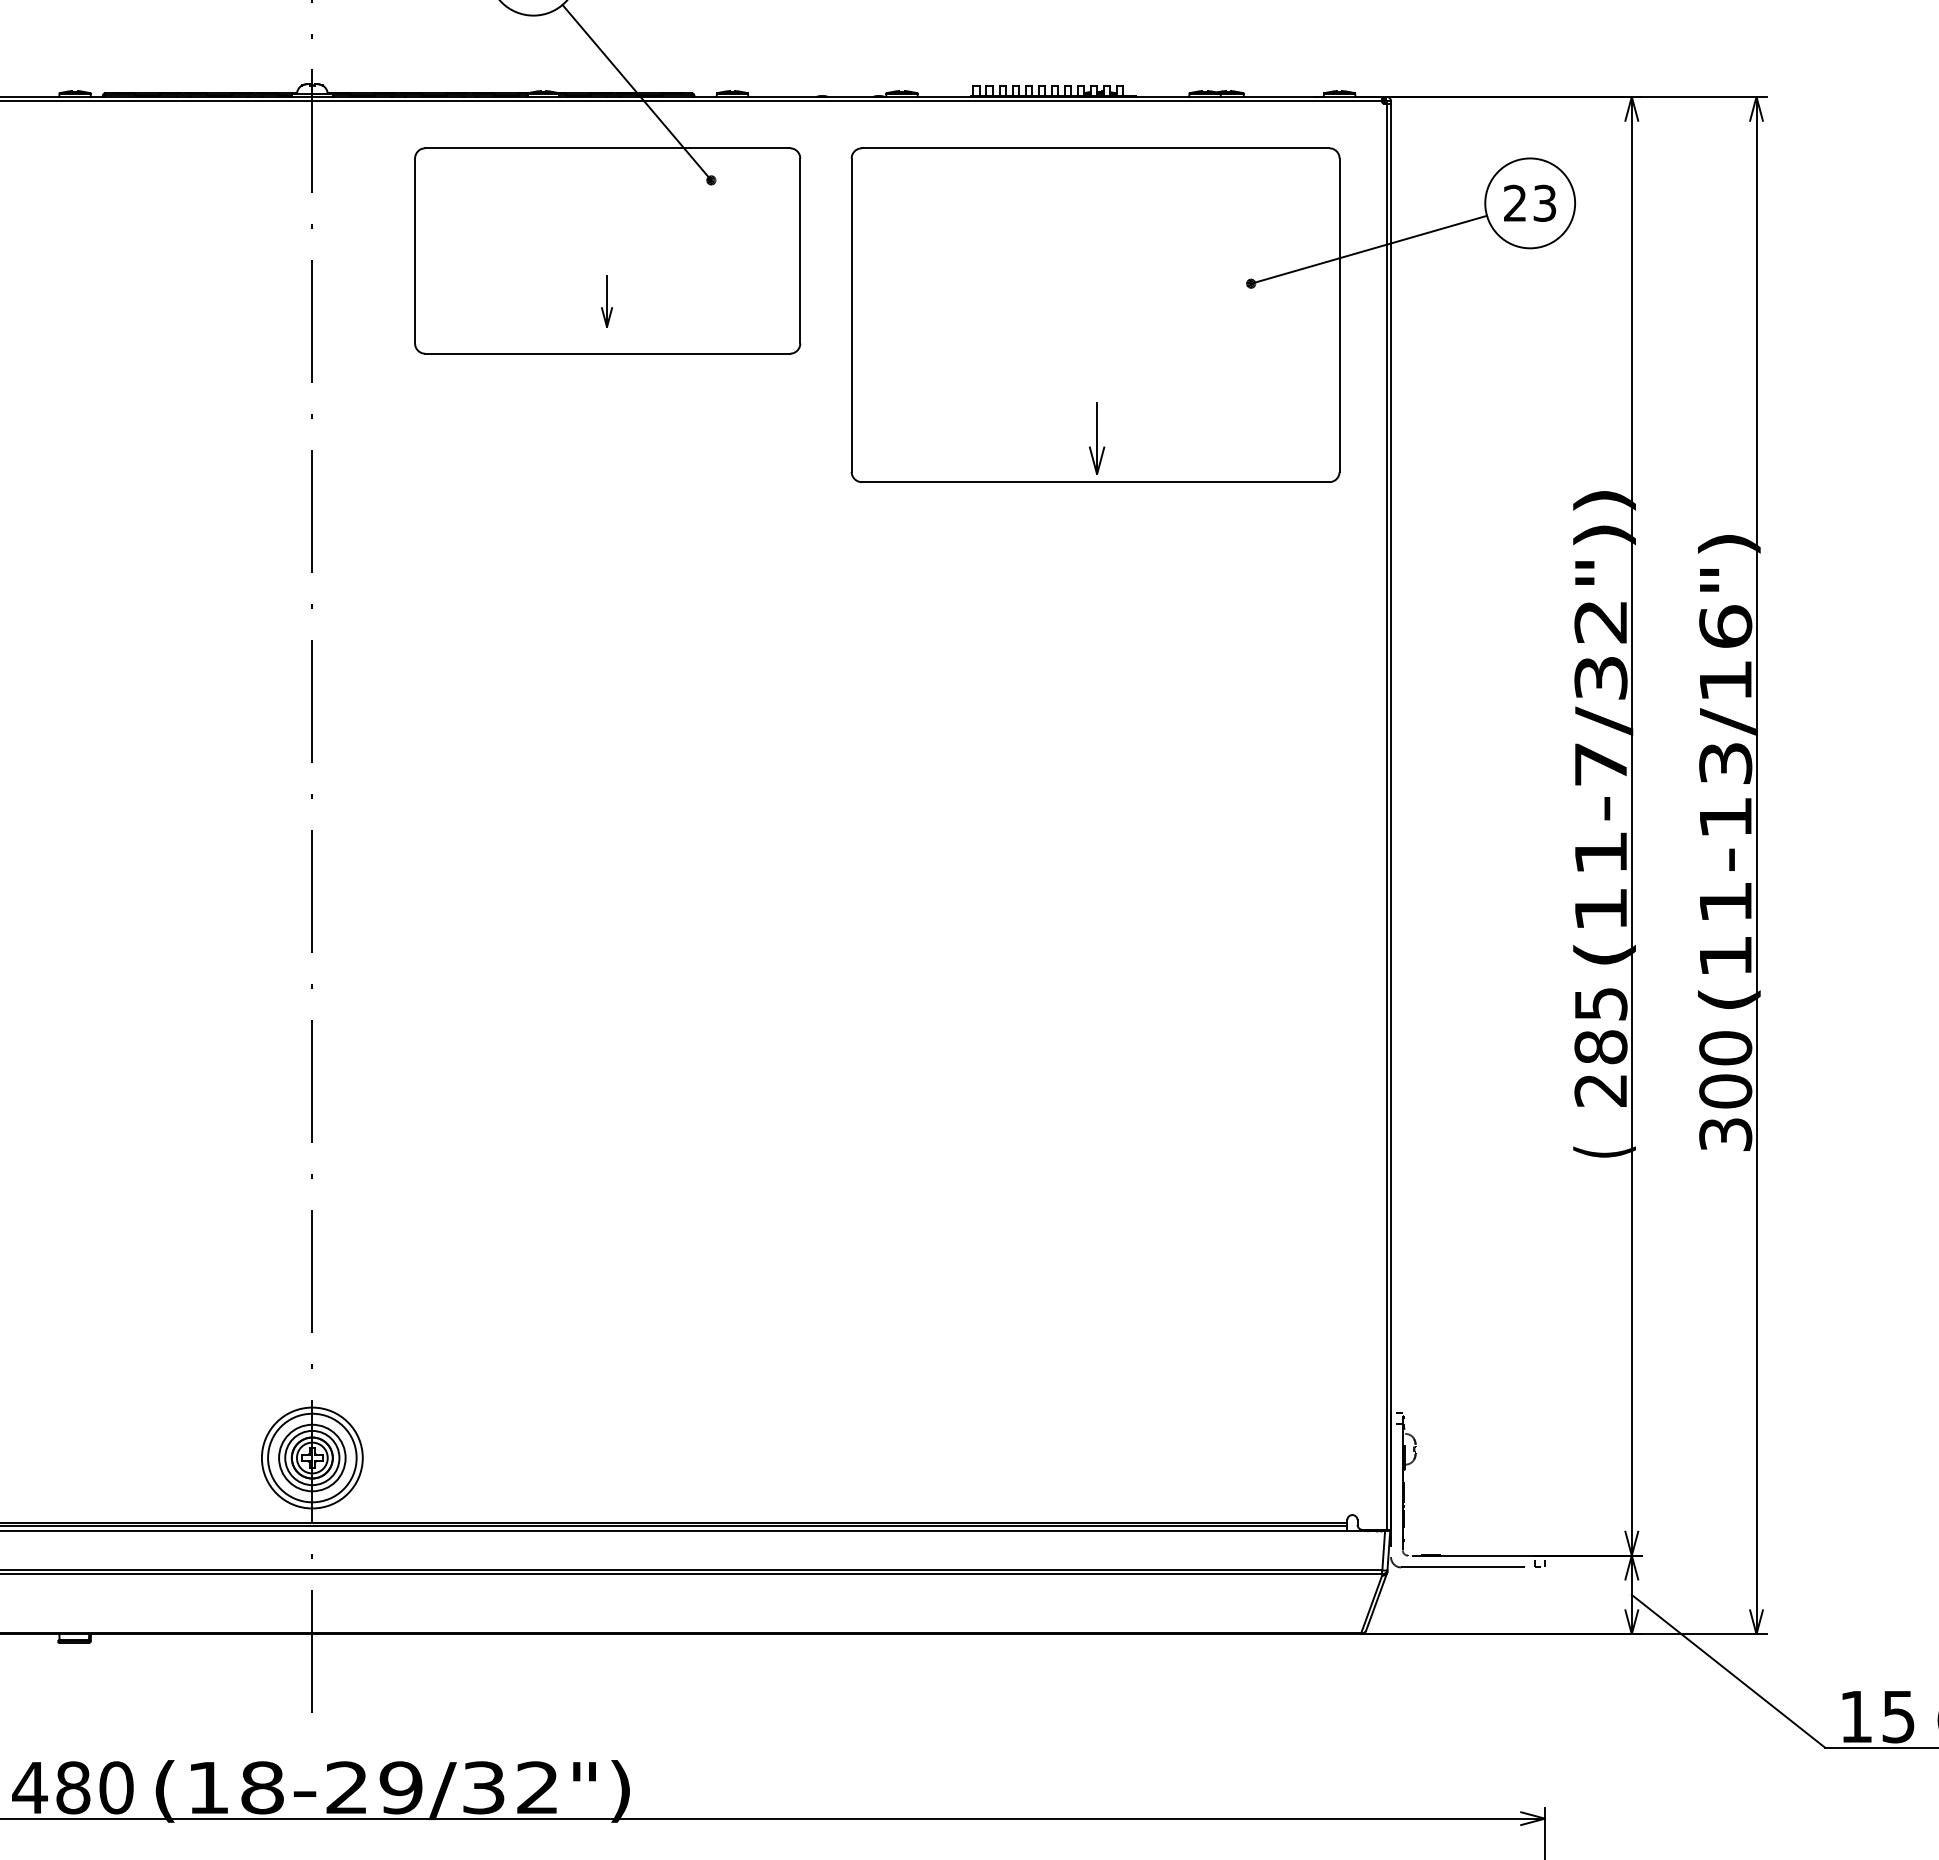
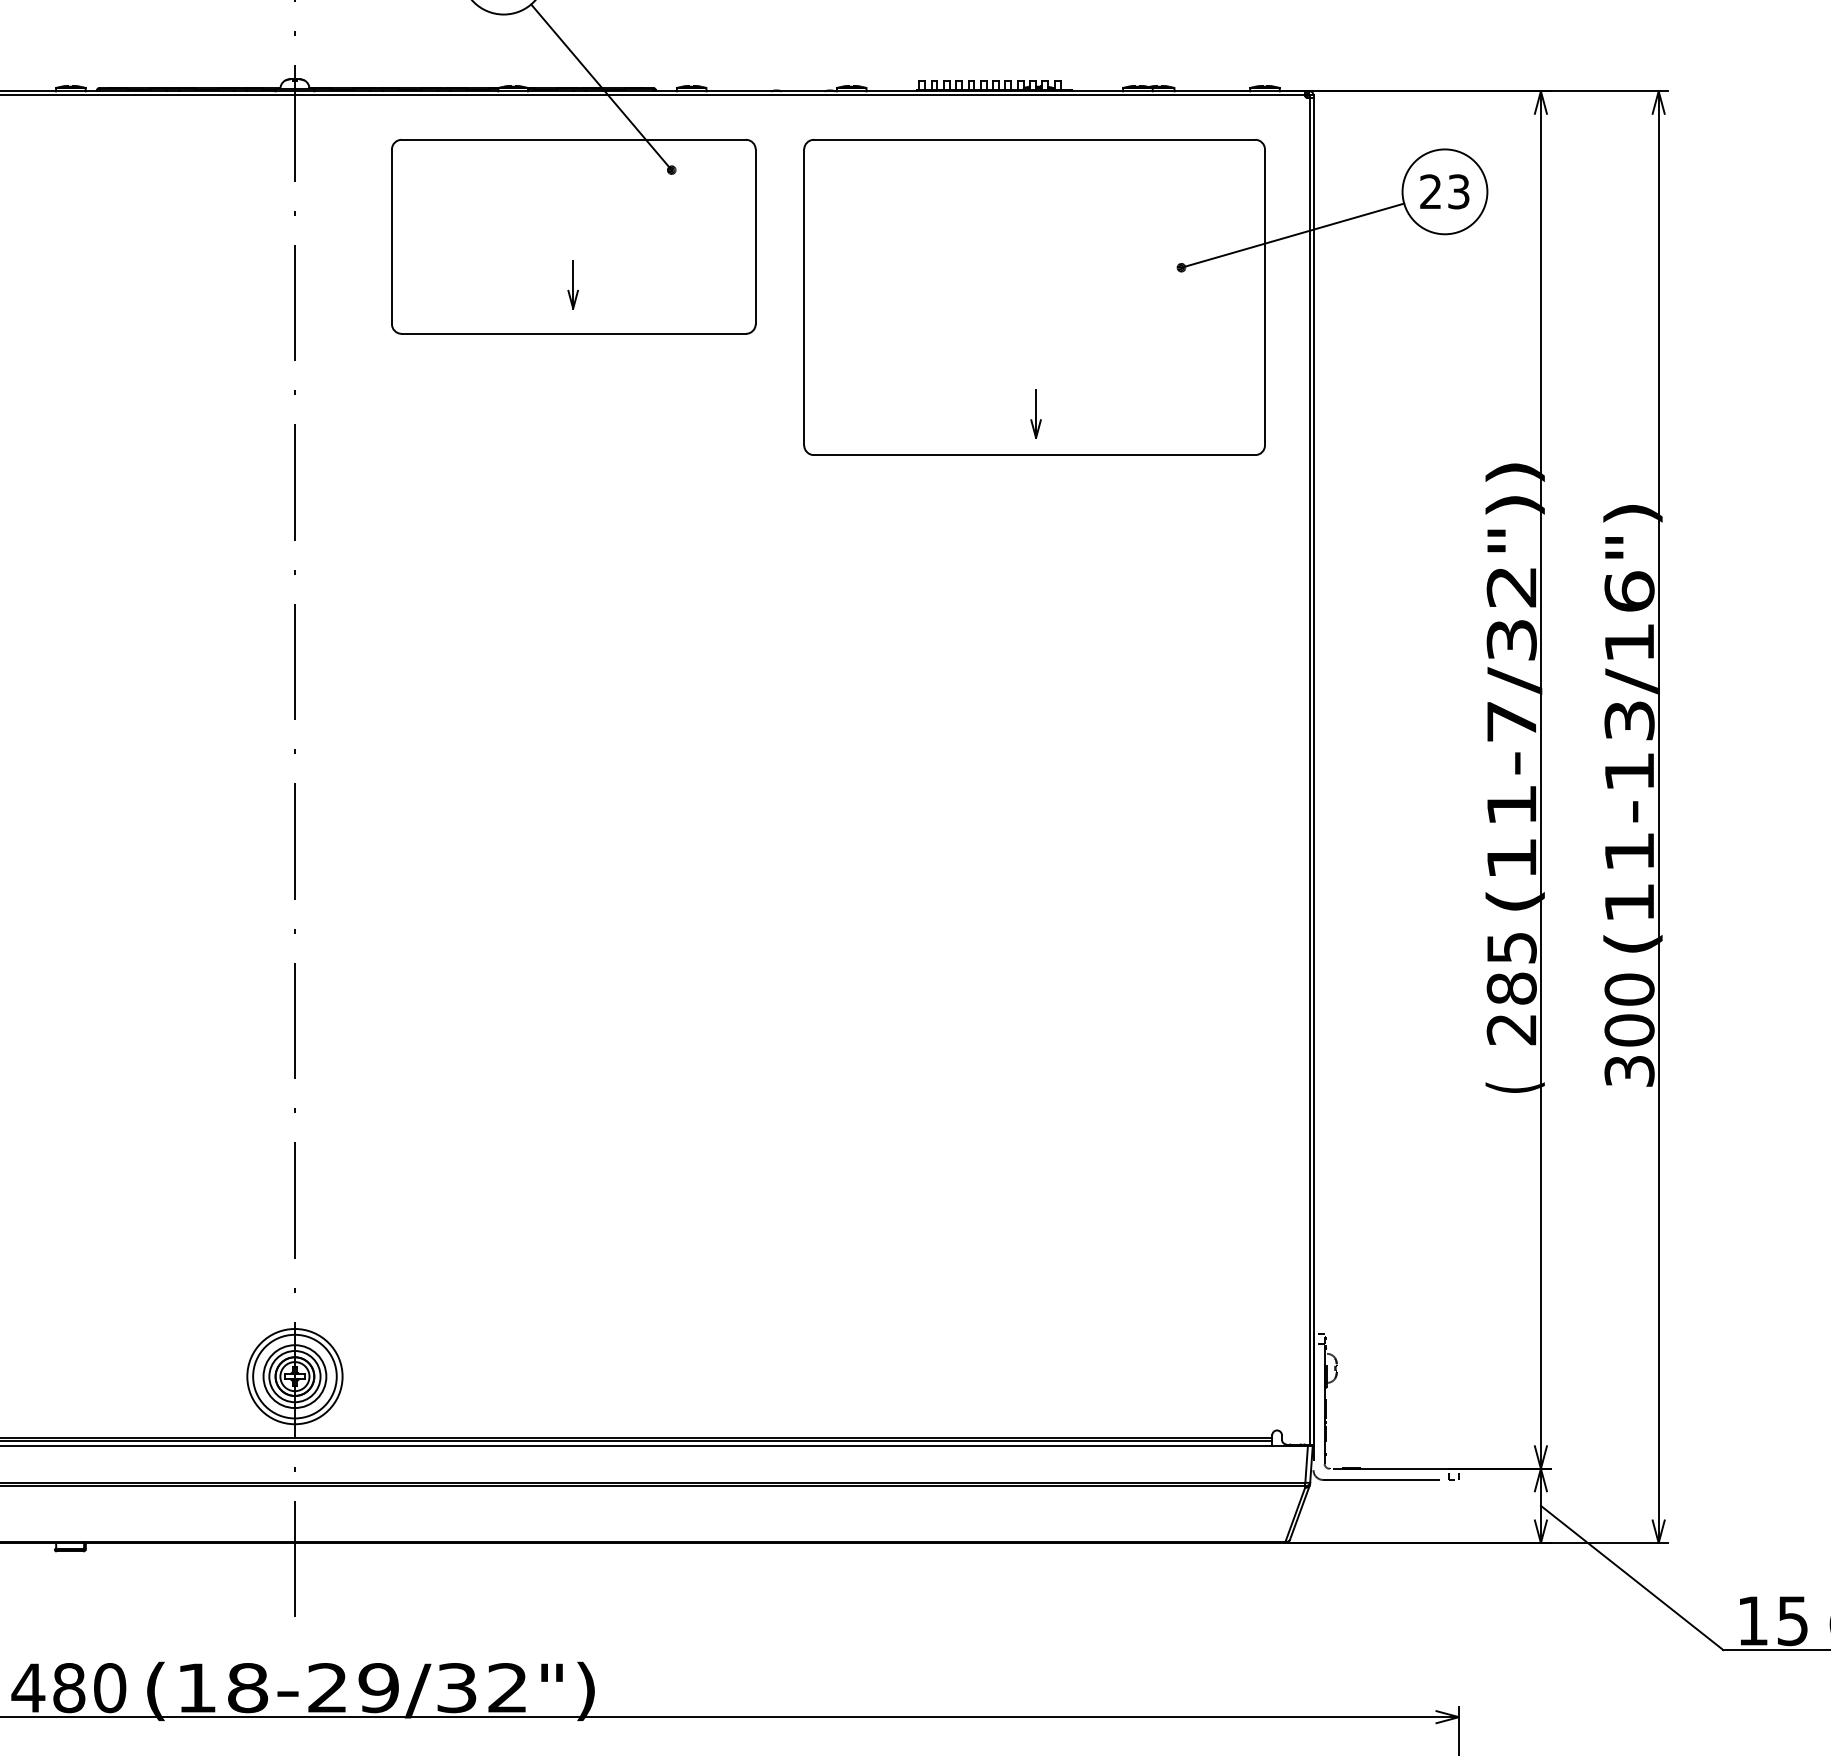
part: (1097, 438) -> (1036, 413), size x0.71

